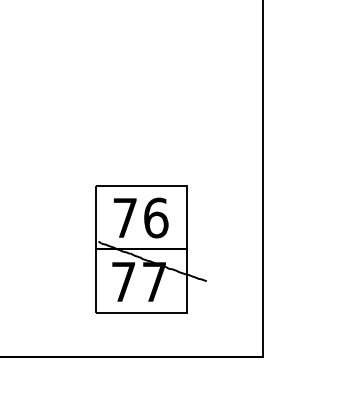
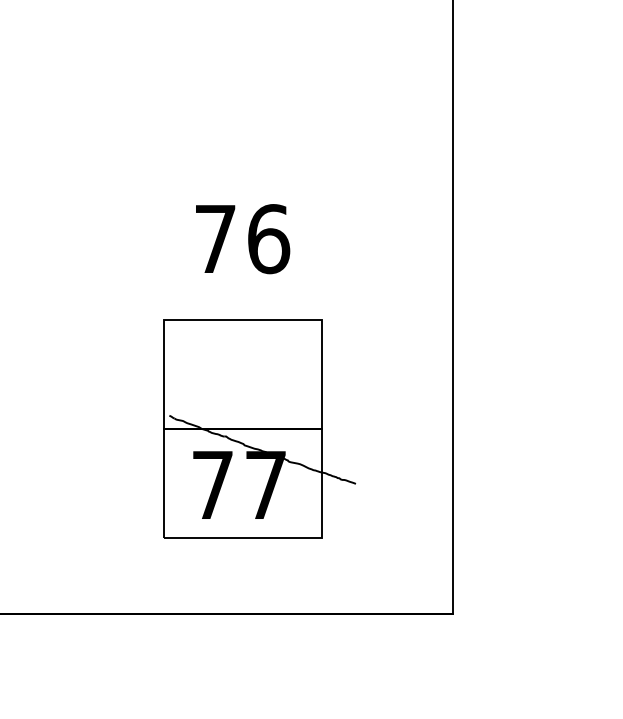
text: (141, 217) -> (243, 238), moved

